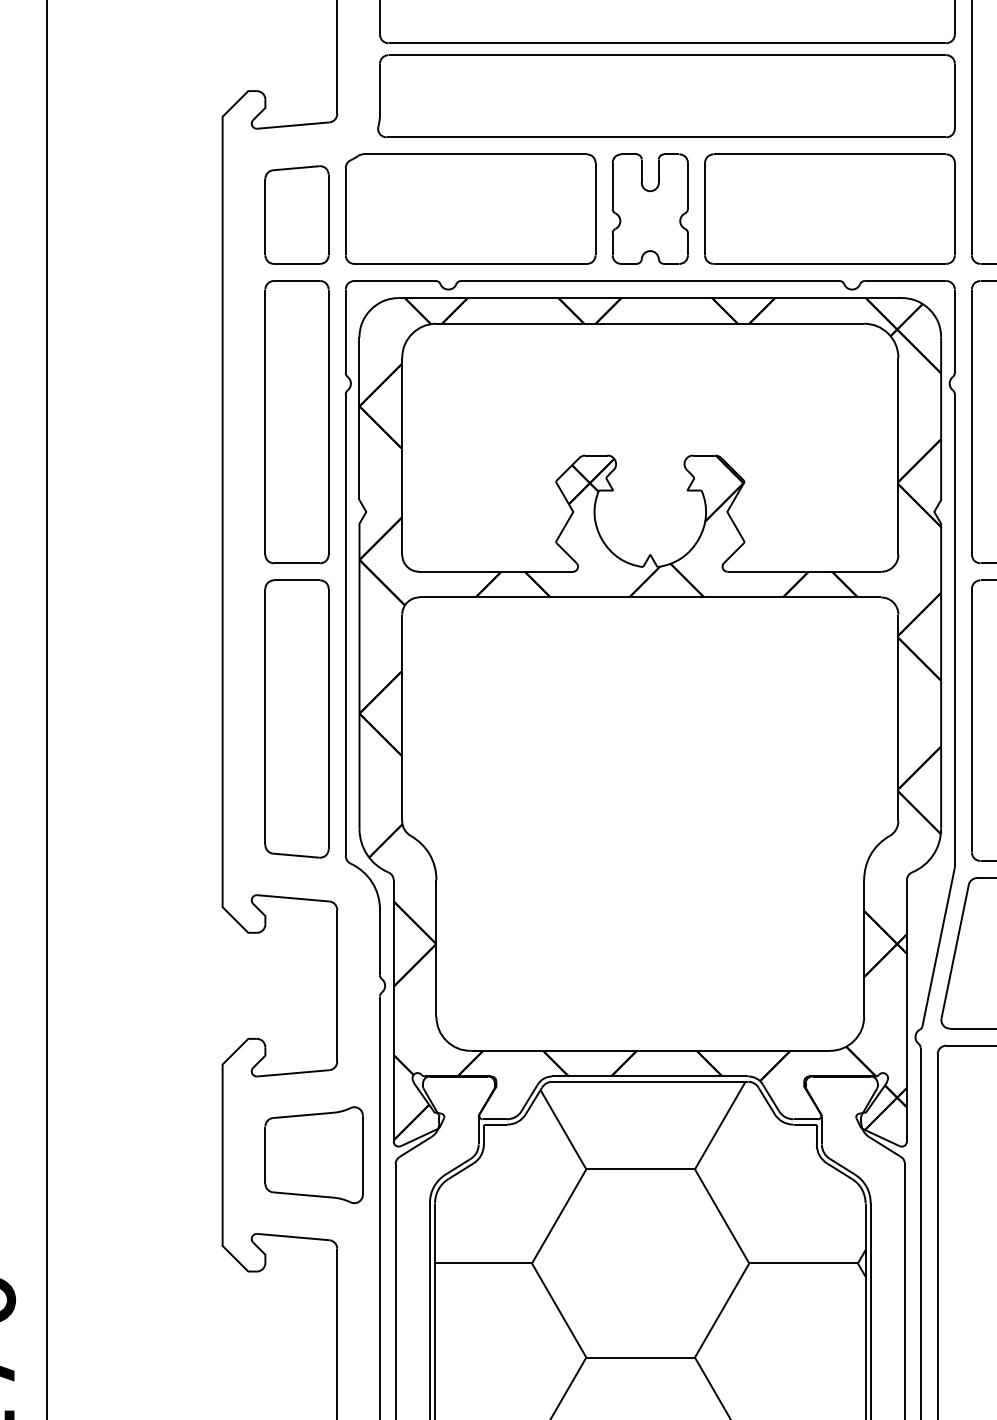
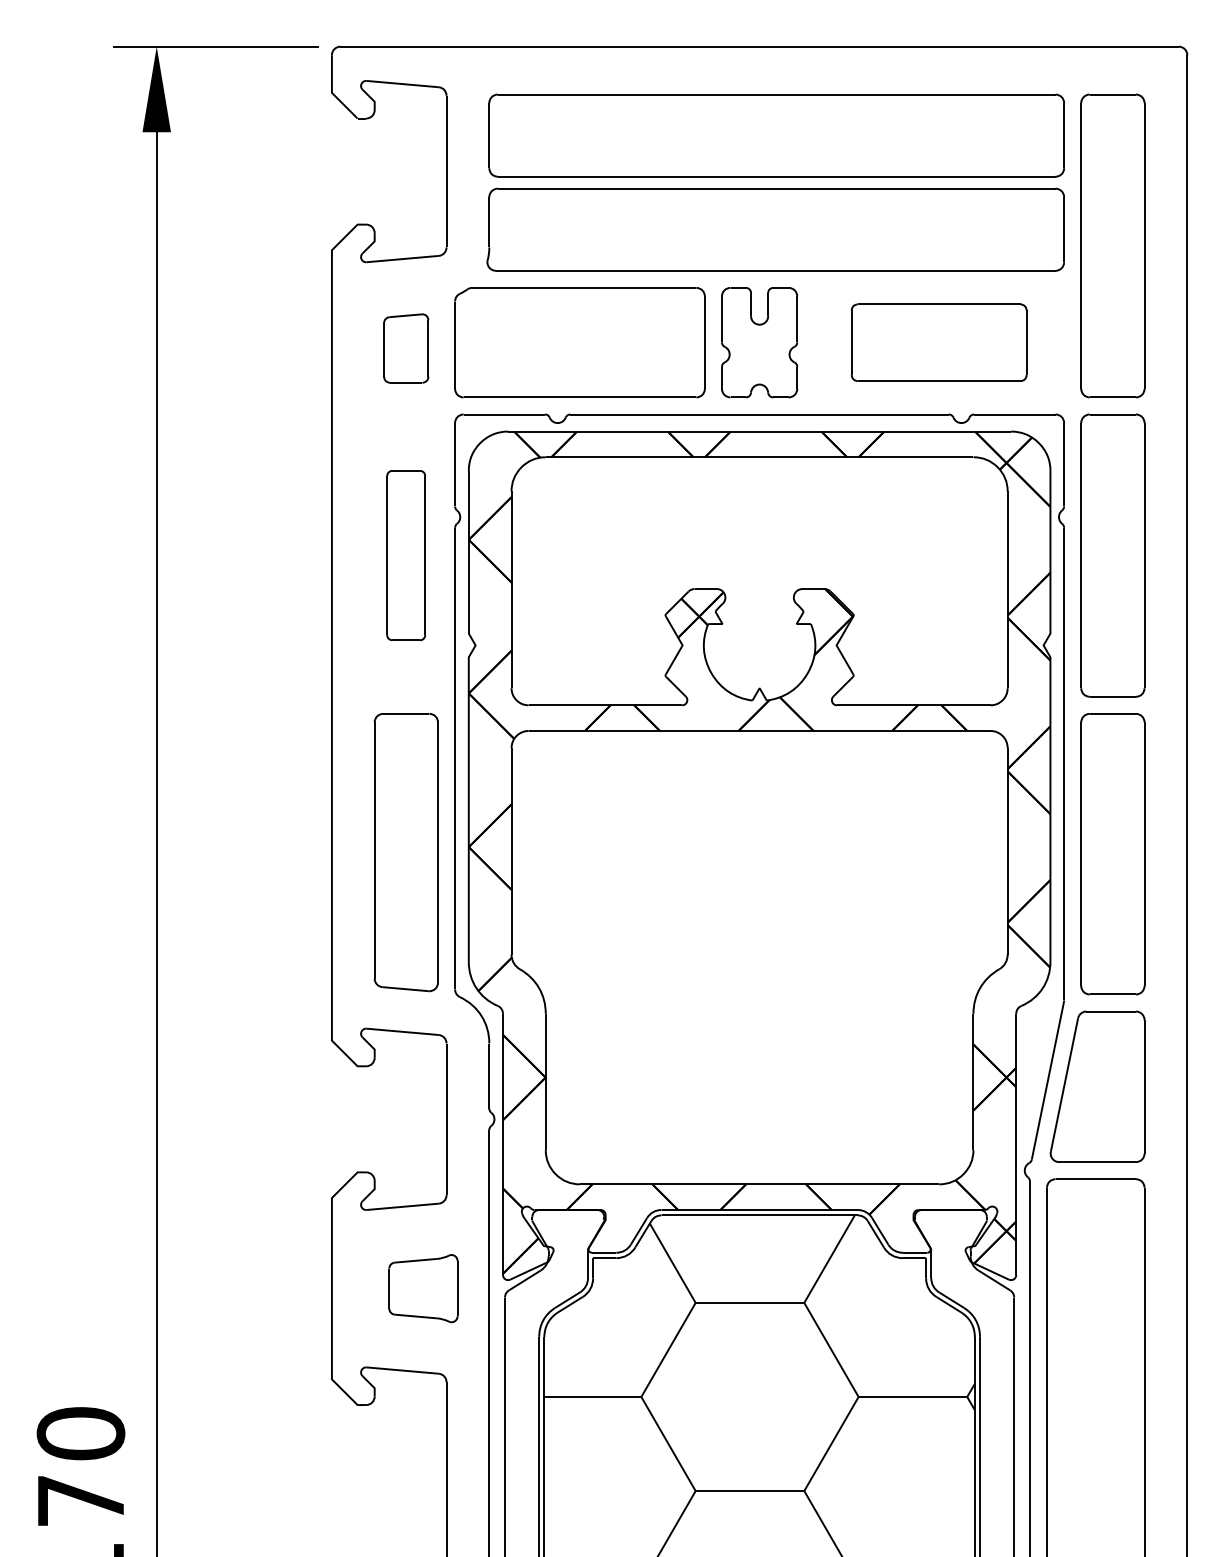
part: (829, 209) -> (938, 342), size x0.7
part: (296, 215) -> (405, 348), size x0.7
part: (296, 422) -> (405, 555), size x0.6
part: (314, 1155) -> (423, 1288), size x0.7

